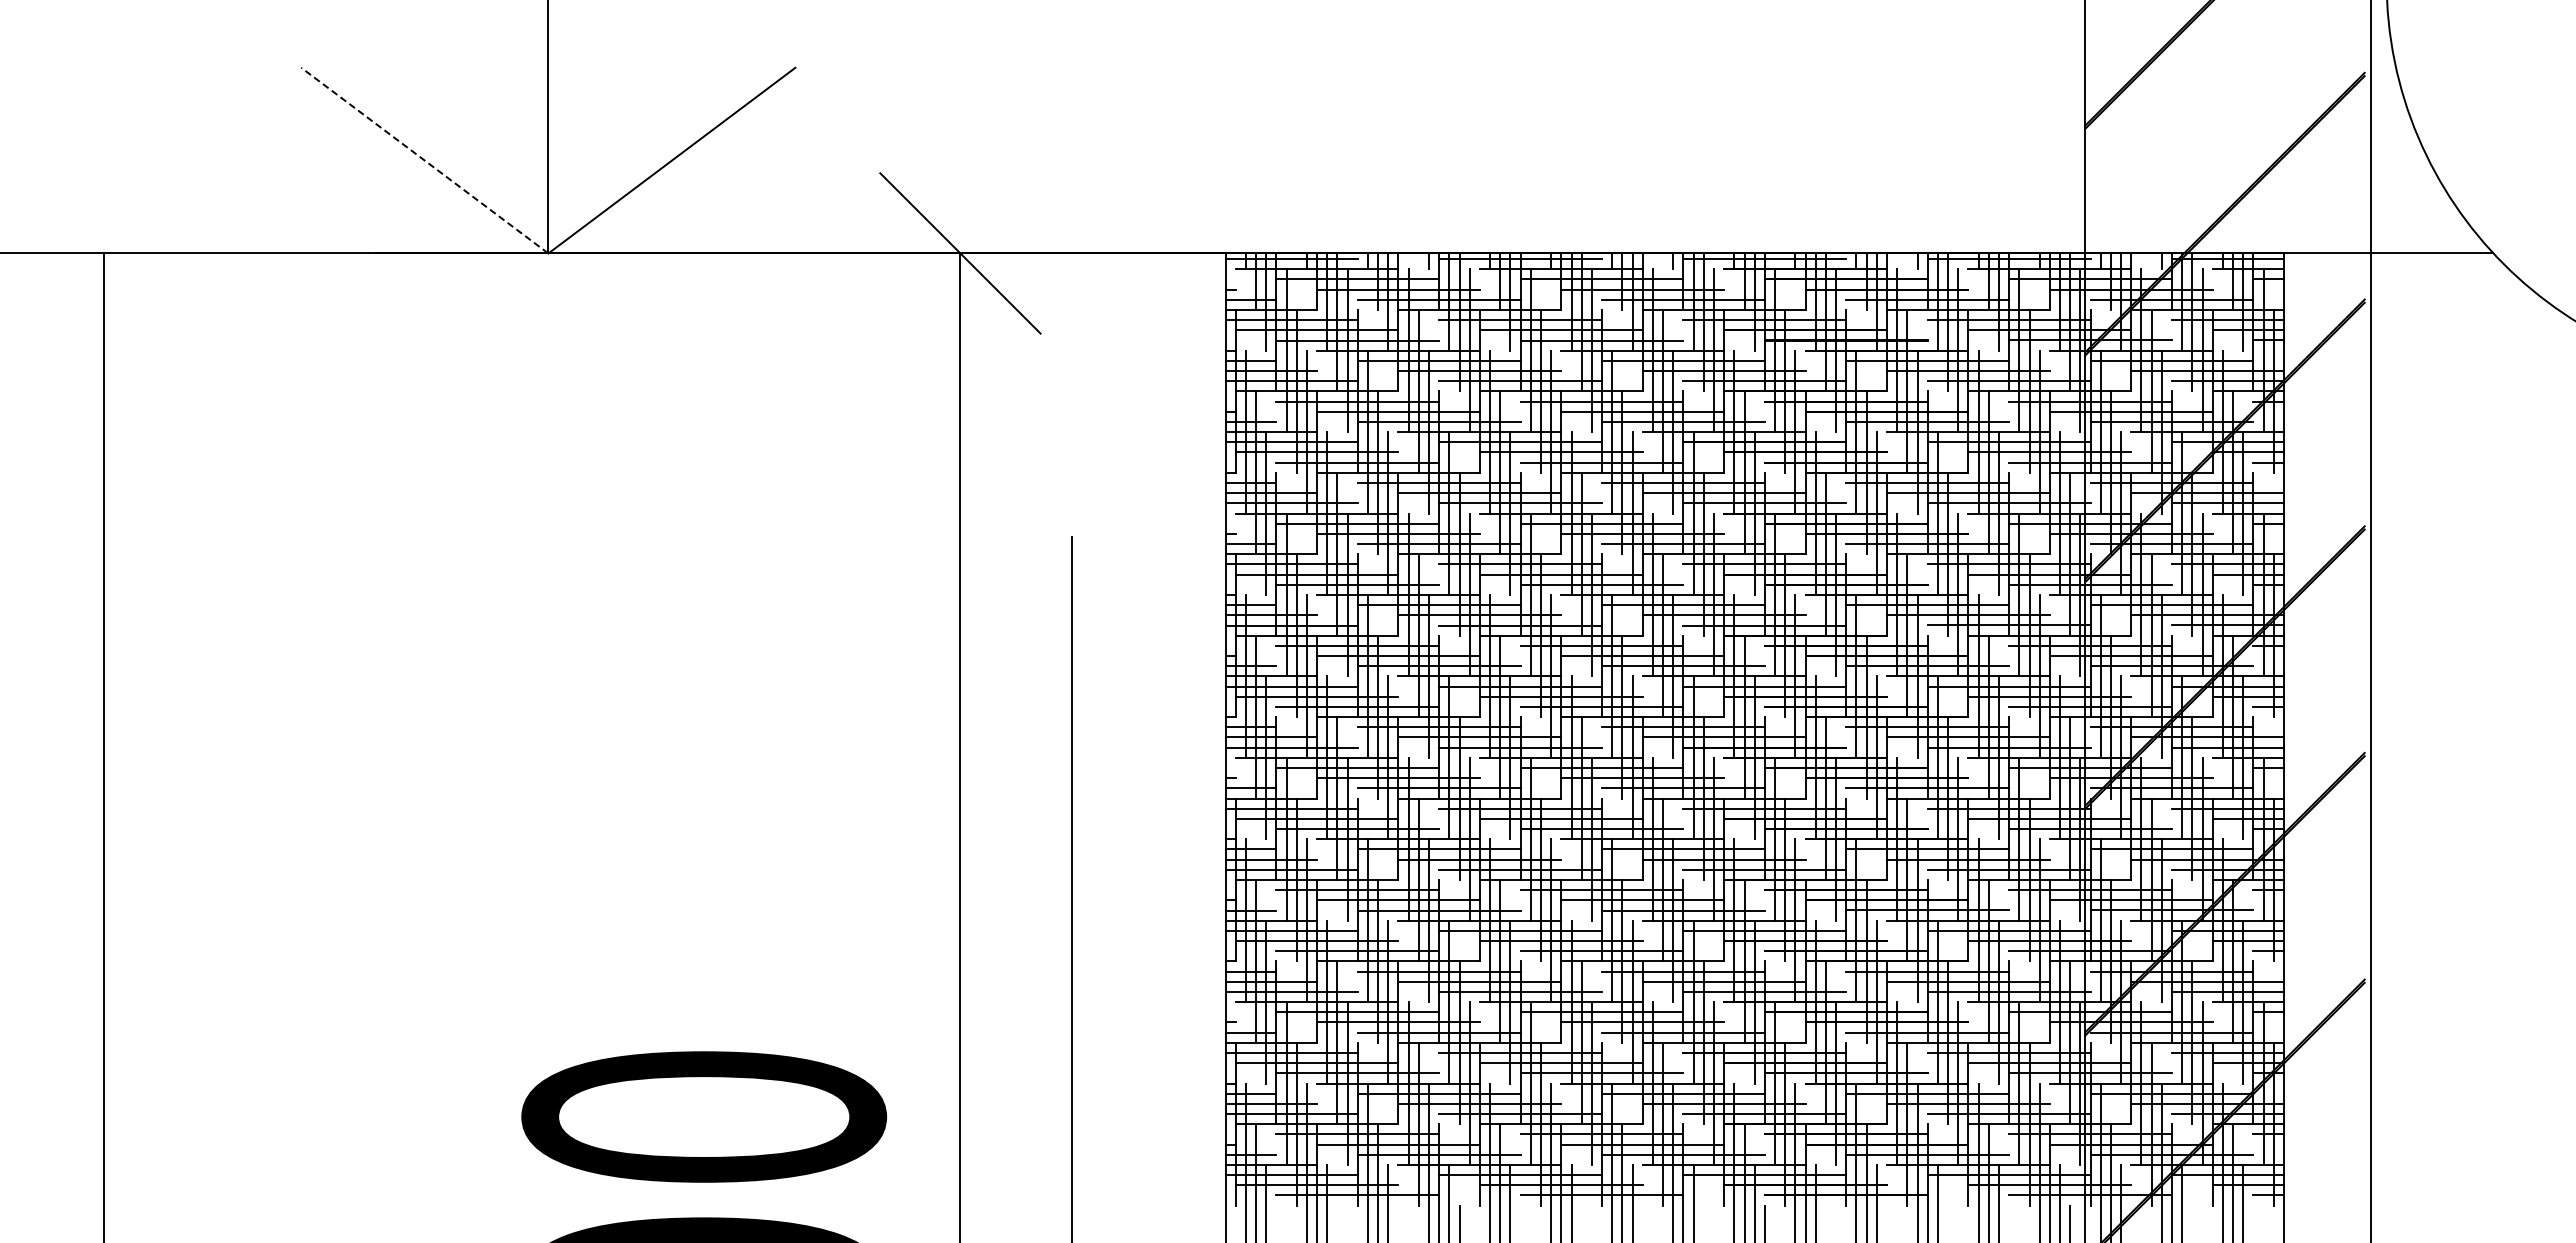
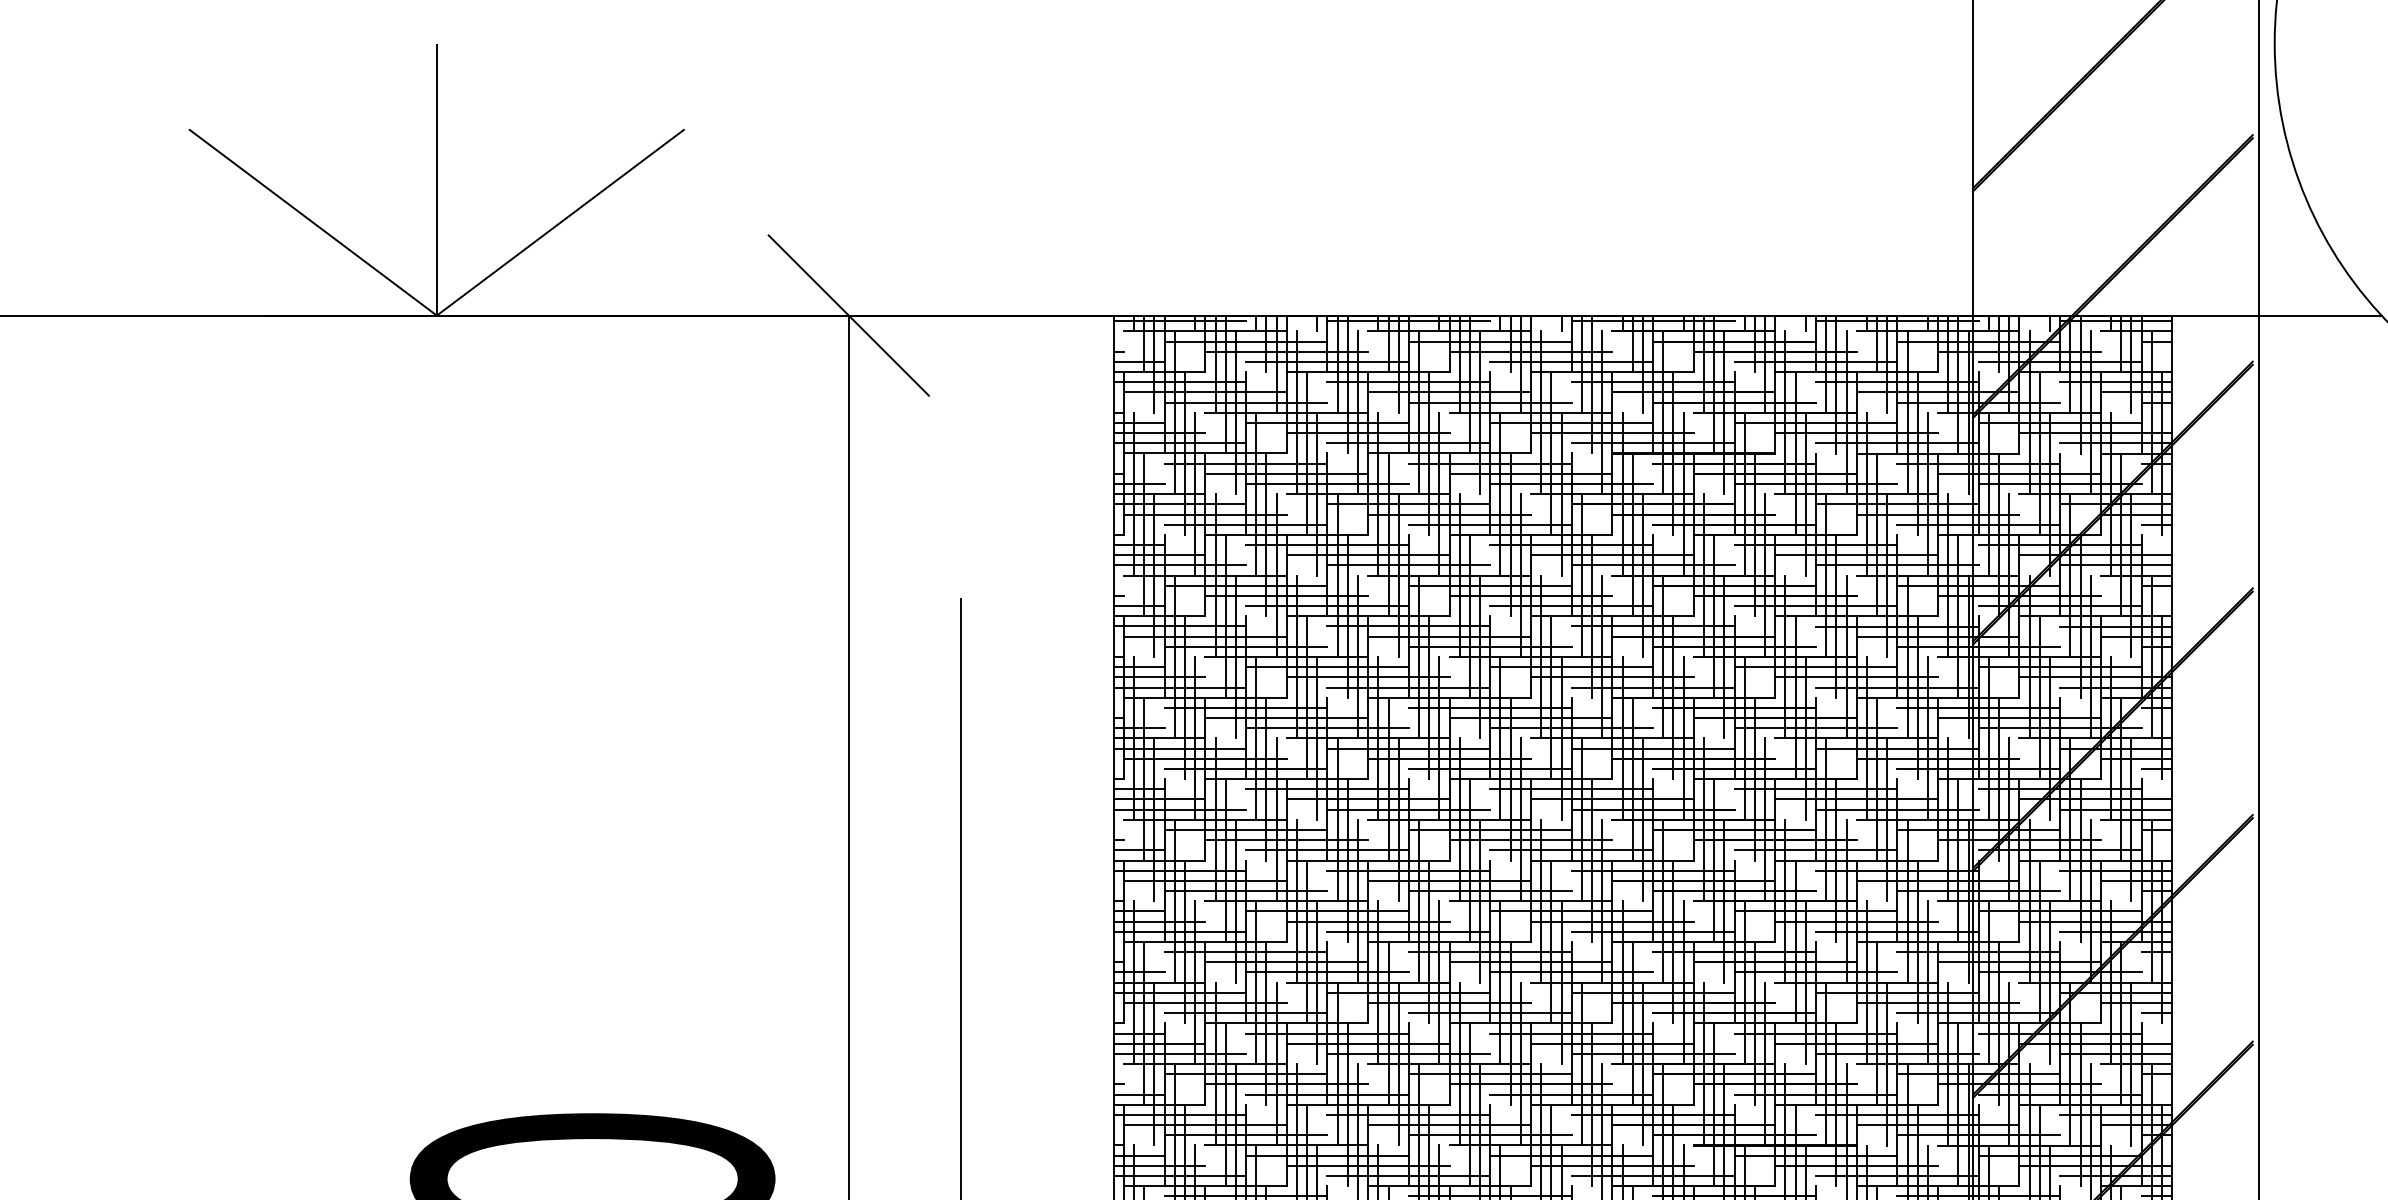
line: (424, 160) -> (312, 222), dashed -> solid

